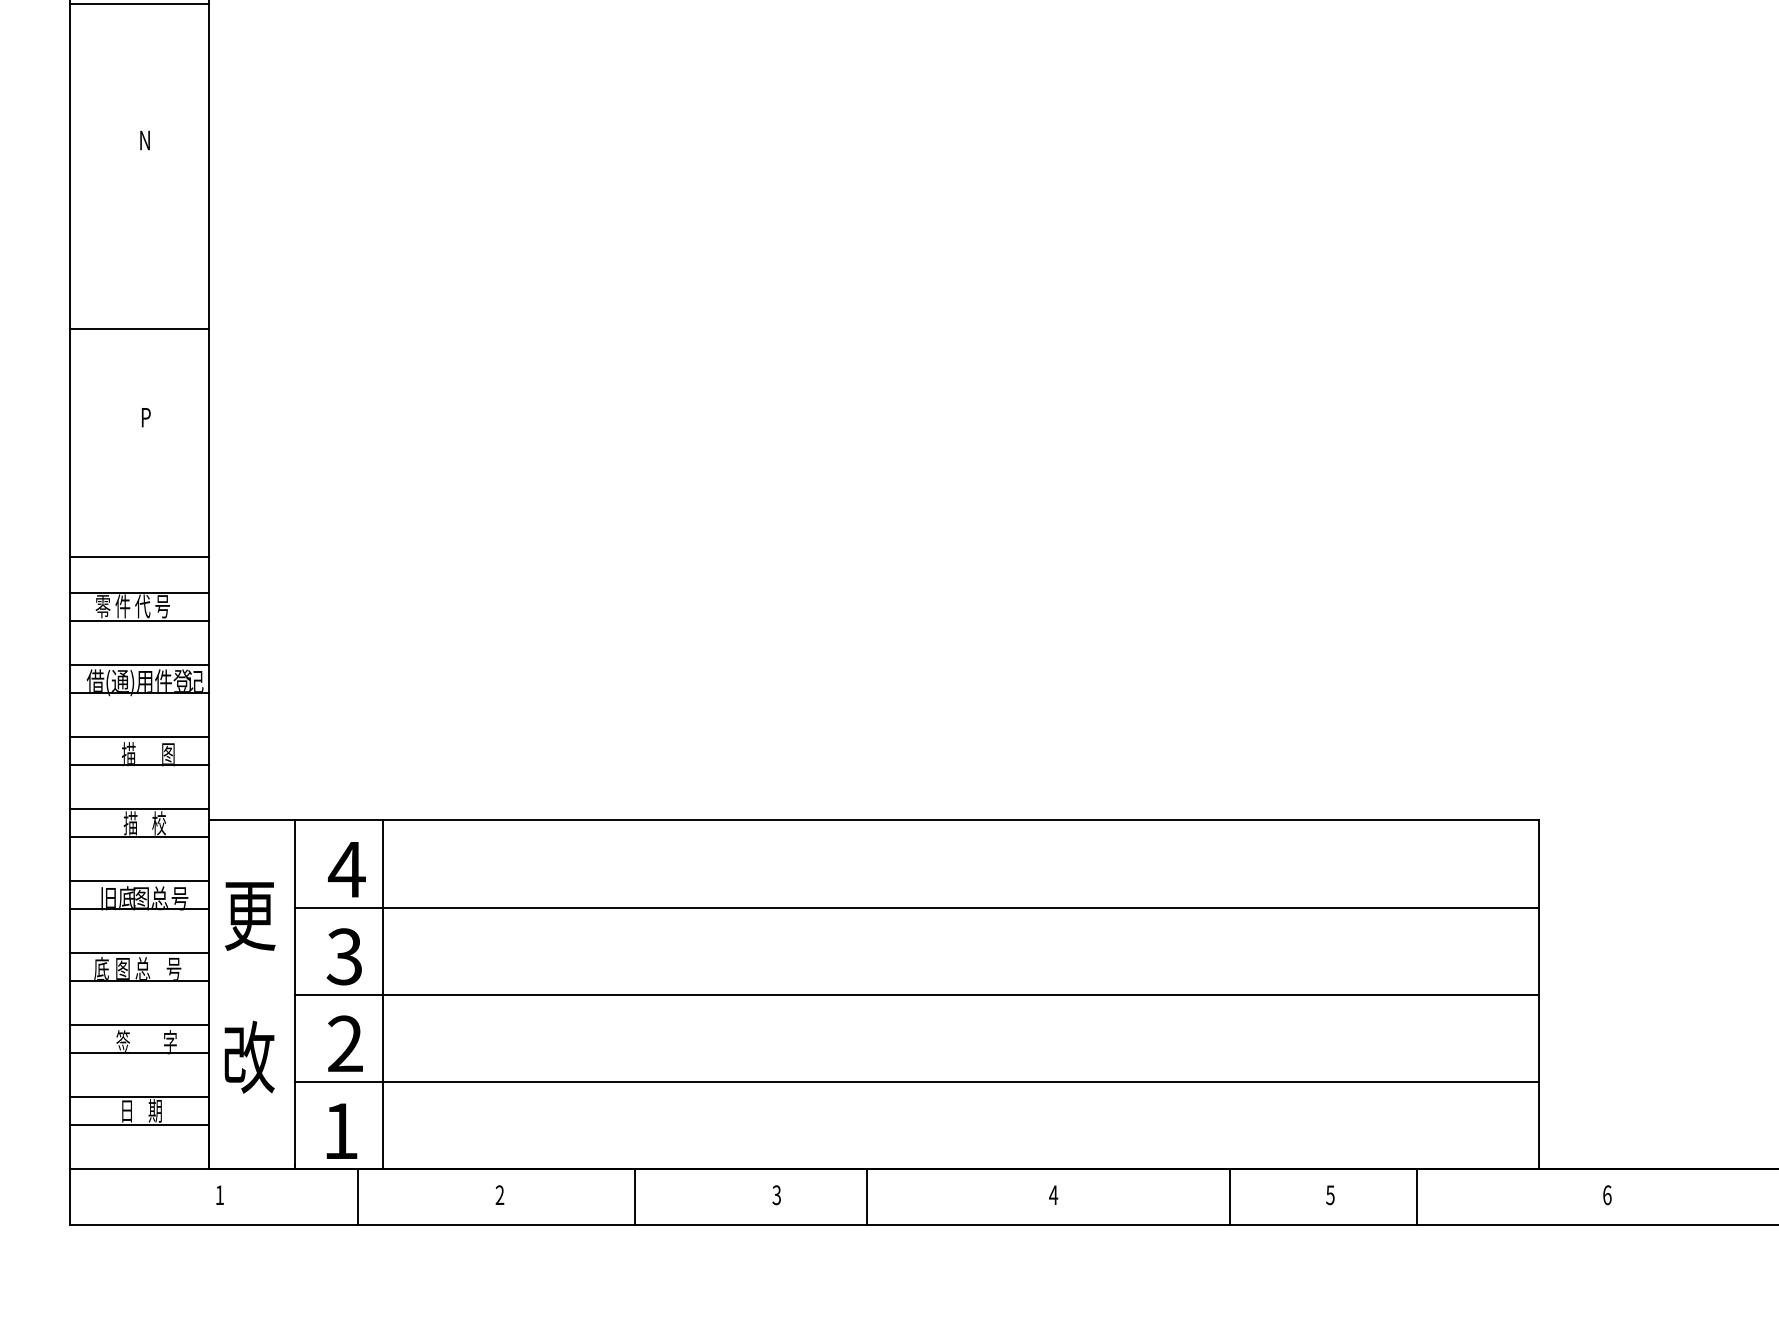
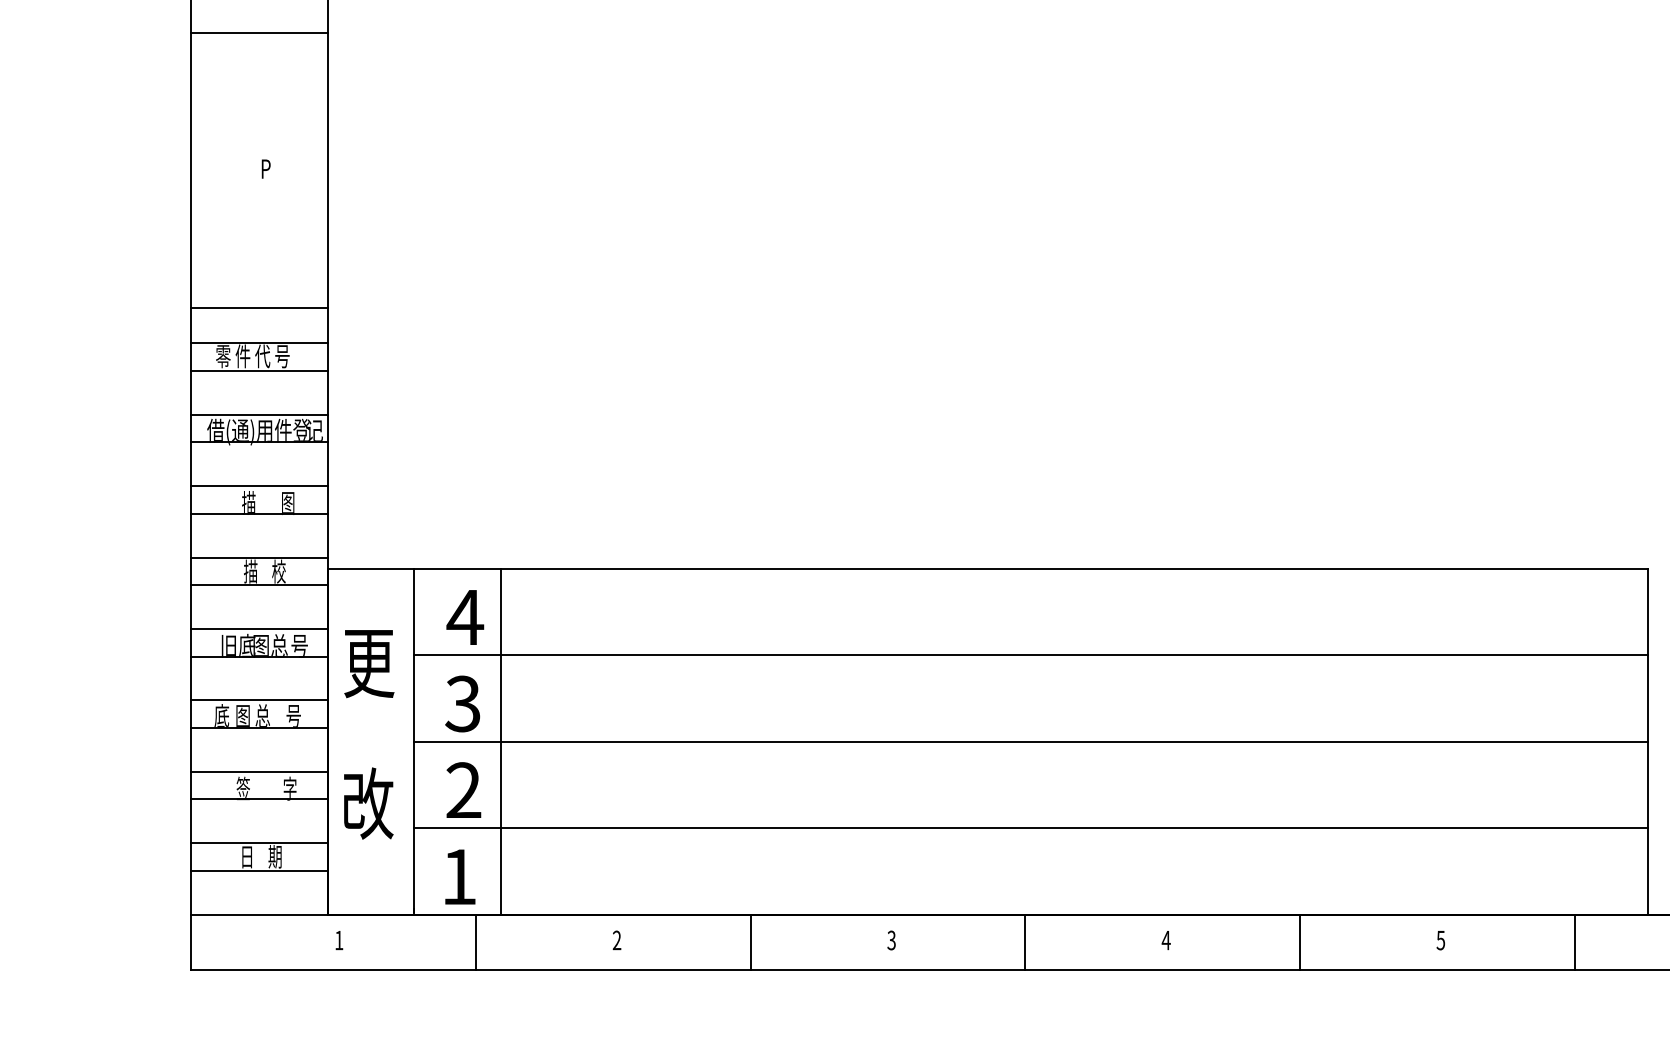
line: (139, 328) -> (259, 33), moved
line: (866, 1196) -> (1025, 941), moved
line: (1229, 1196) -> (1300, 941), moved
line: (1417, 1196) -> (1574, 941), moved

